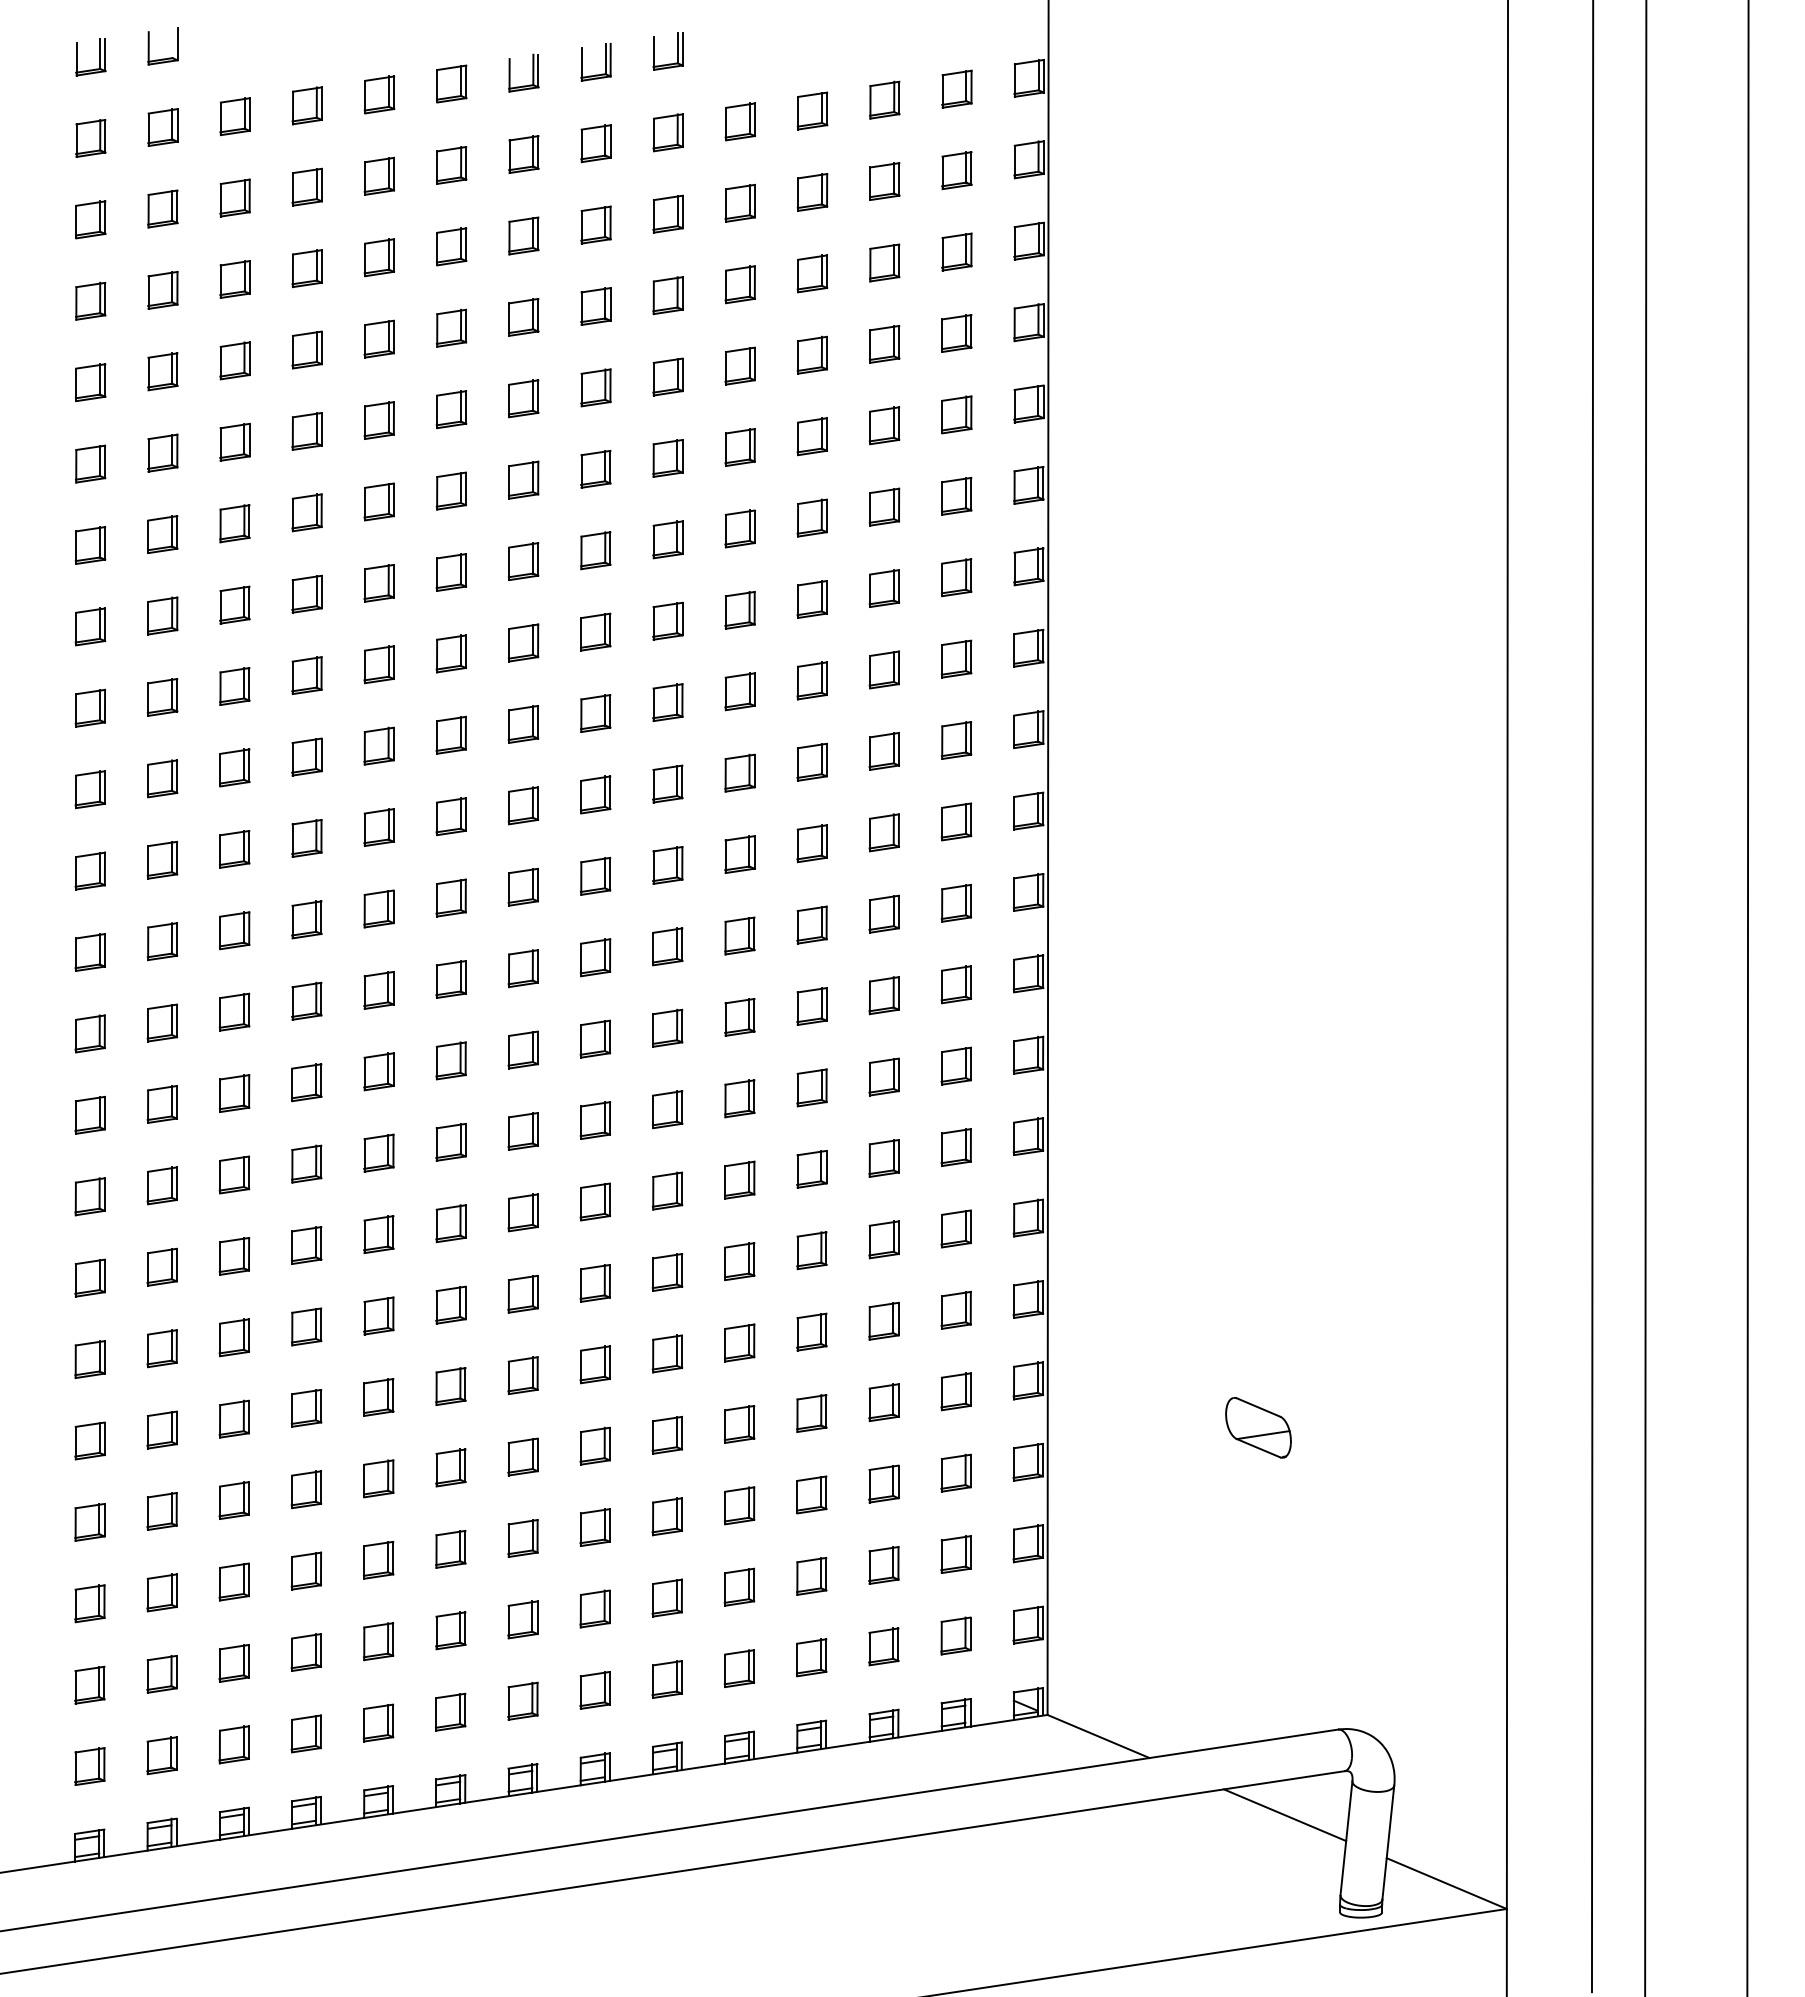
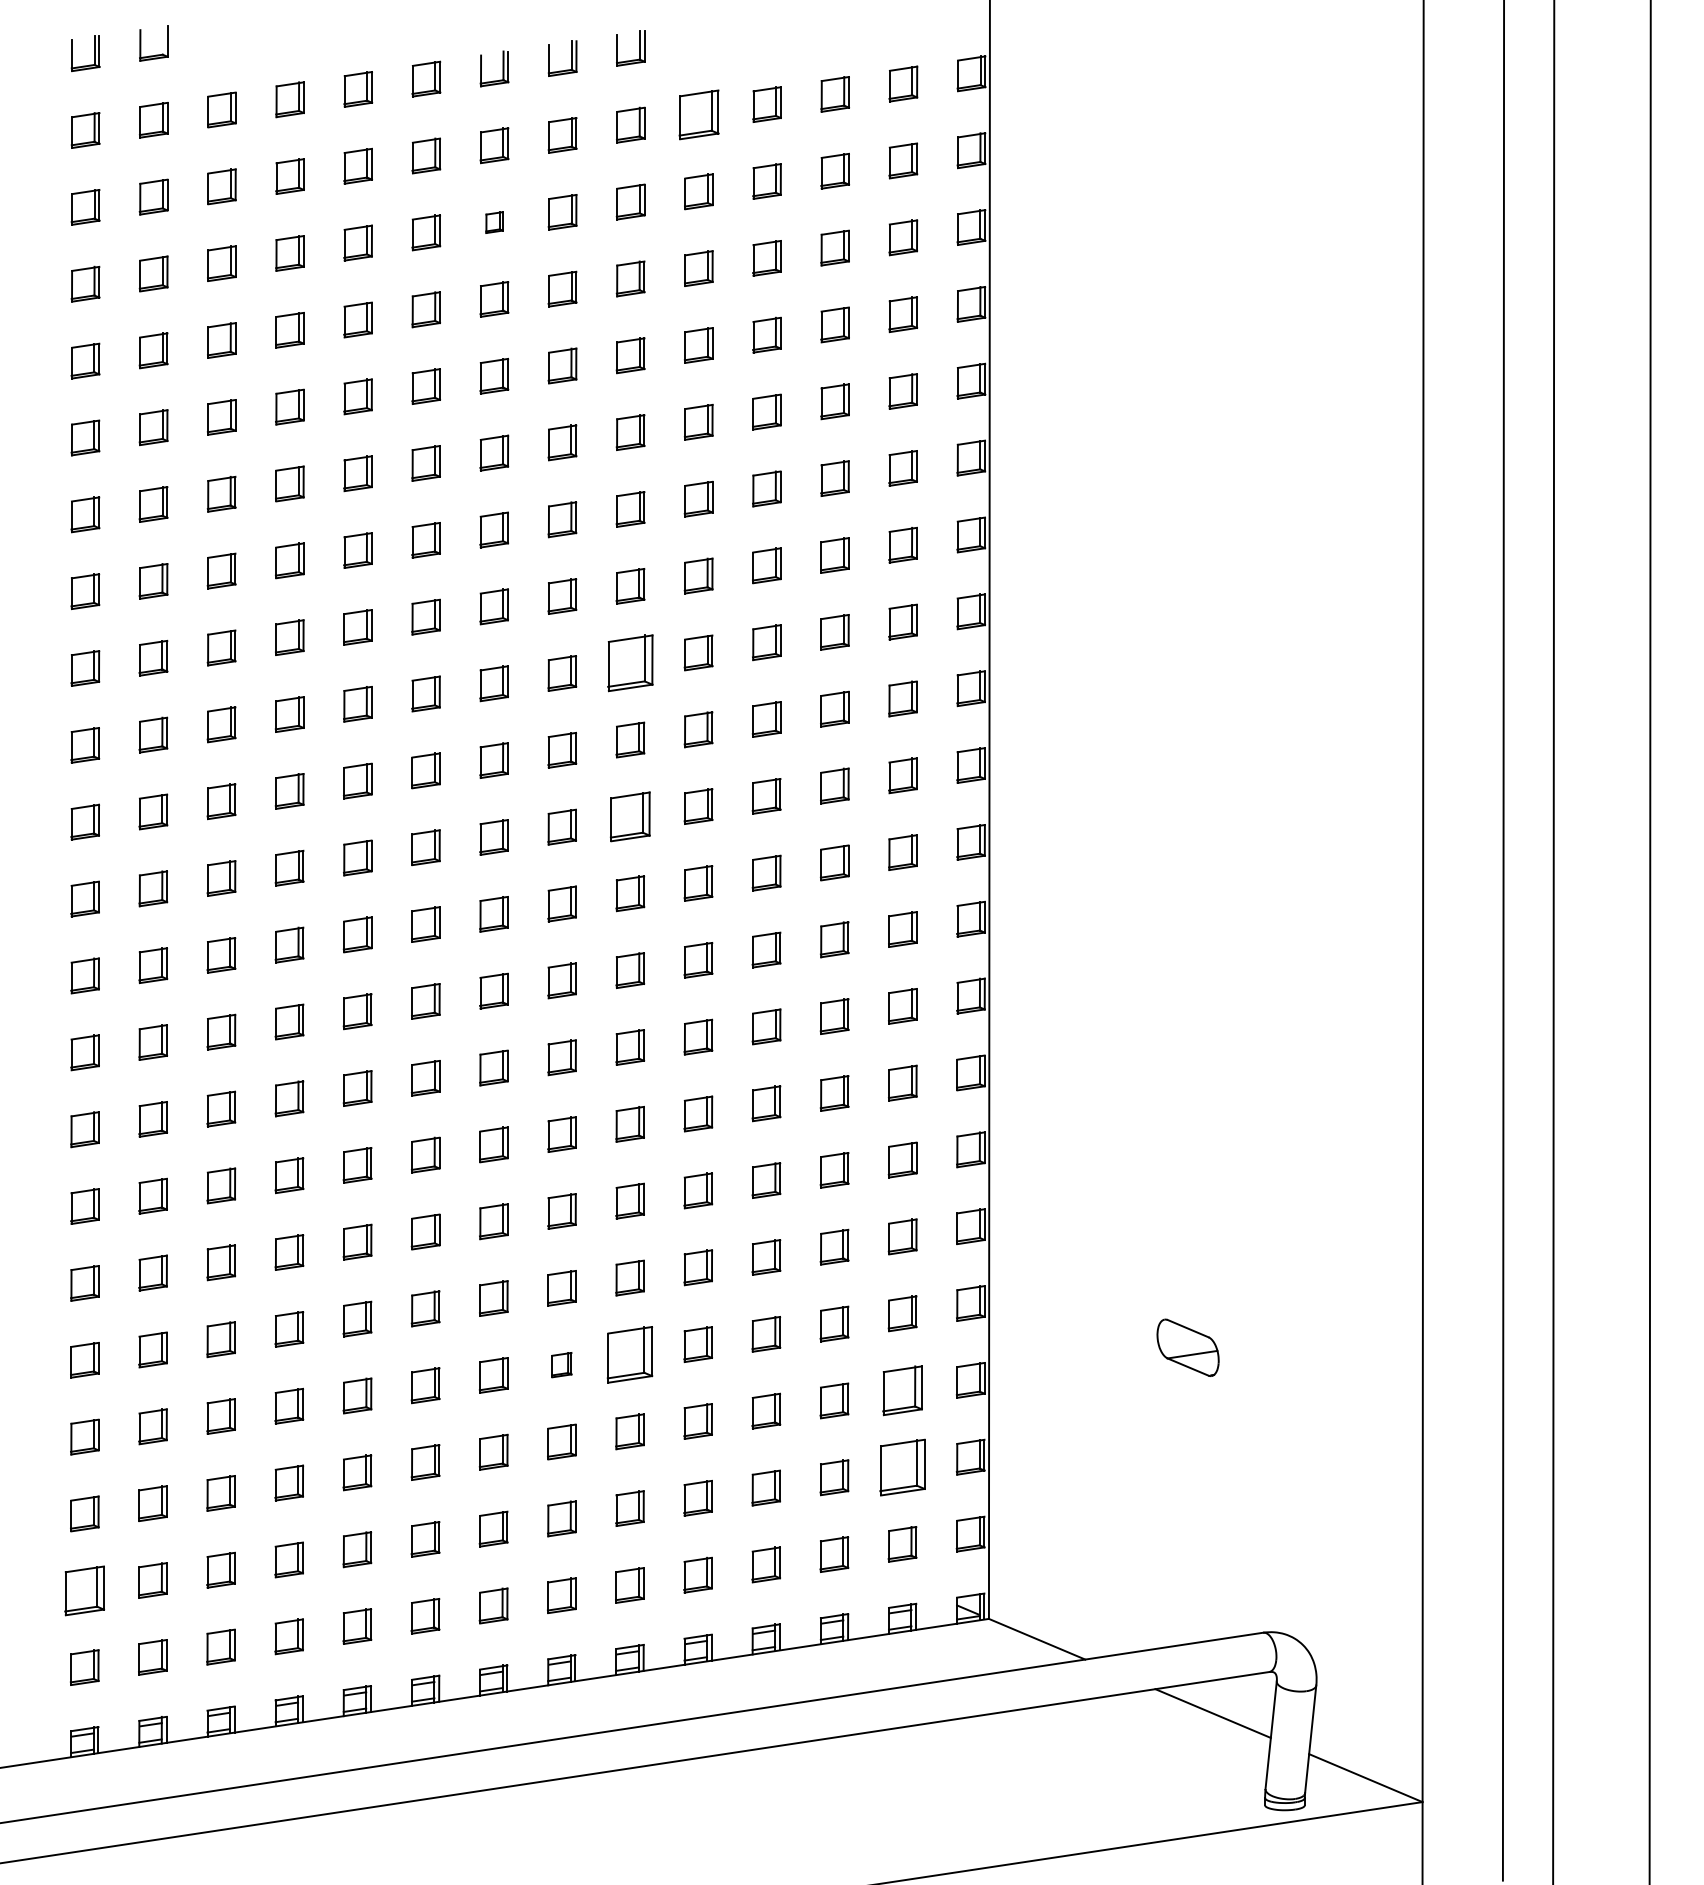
part: (739, 121) -> (698, 114), size x1.4
part: (523, 235) -> (494, 222), size x0.6
part: (667, 702) -> (630, 663), size x1.6
part: (667, 865) -> (630, 816), size x1.4
part: (667, 1435) -> (630, 1355), size x1.6
part: (594, 1445) -> (561, 1364), size x0.7
part: (955, 1472) -> (902, 1390), size x1.4
part: (955, 1554) -> (902, 1467), size x1.6
part: (89, 1684) -> (84, 1590), size x1.4

